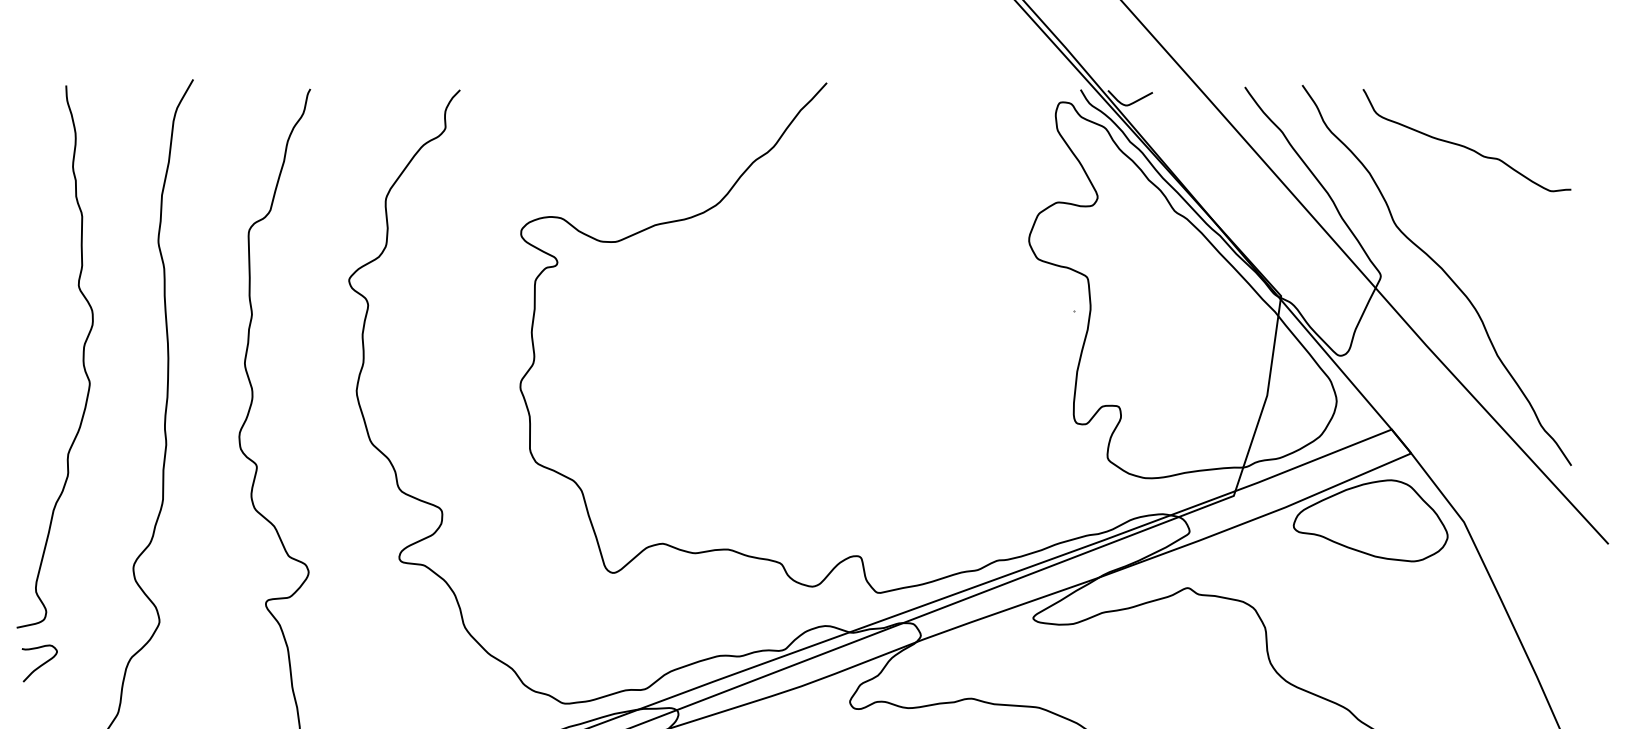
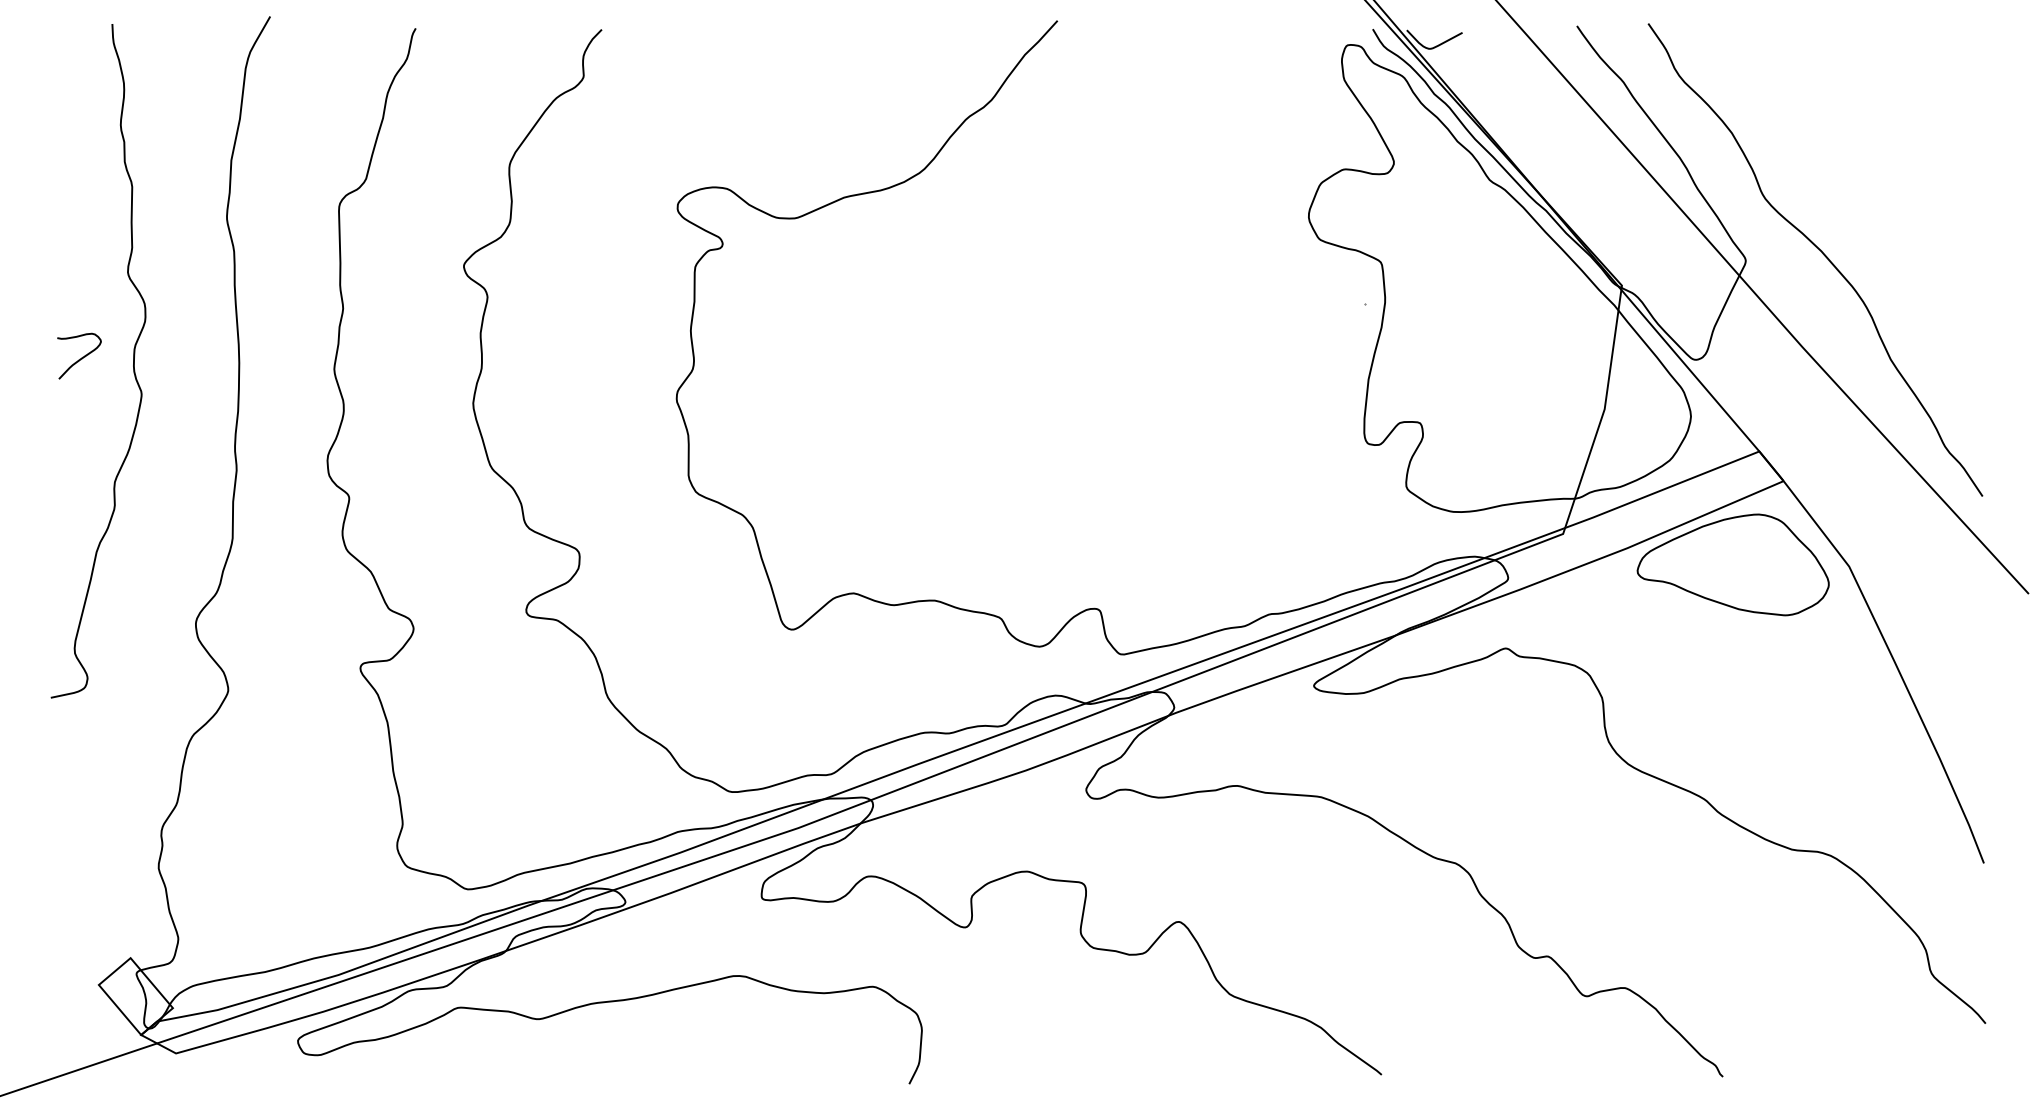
curve: (1465, 146) -> (1851, 99), removed
curve: (41, 664) -> (81, 357), moved

